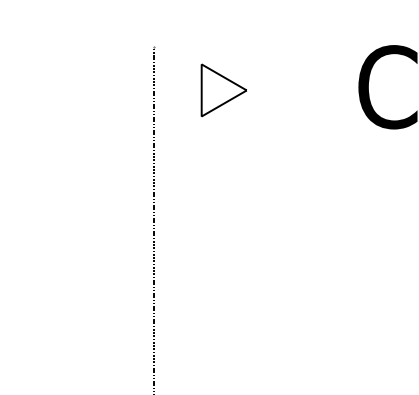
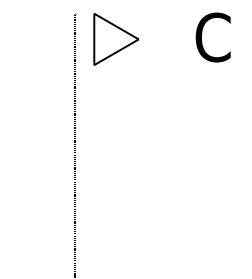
part: (222, 90) -> (115, 39), size x1.67

